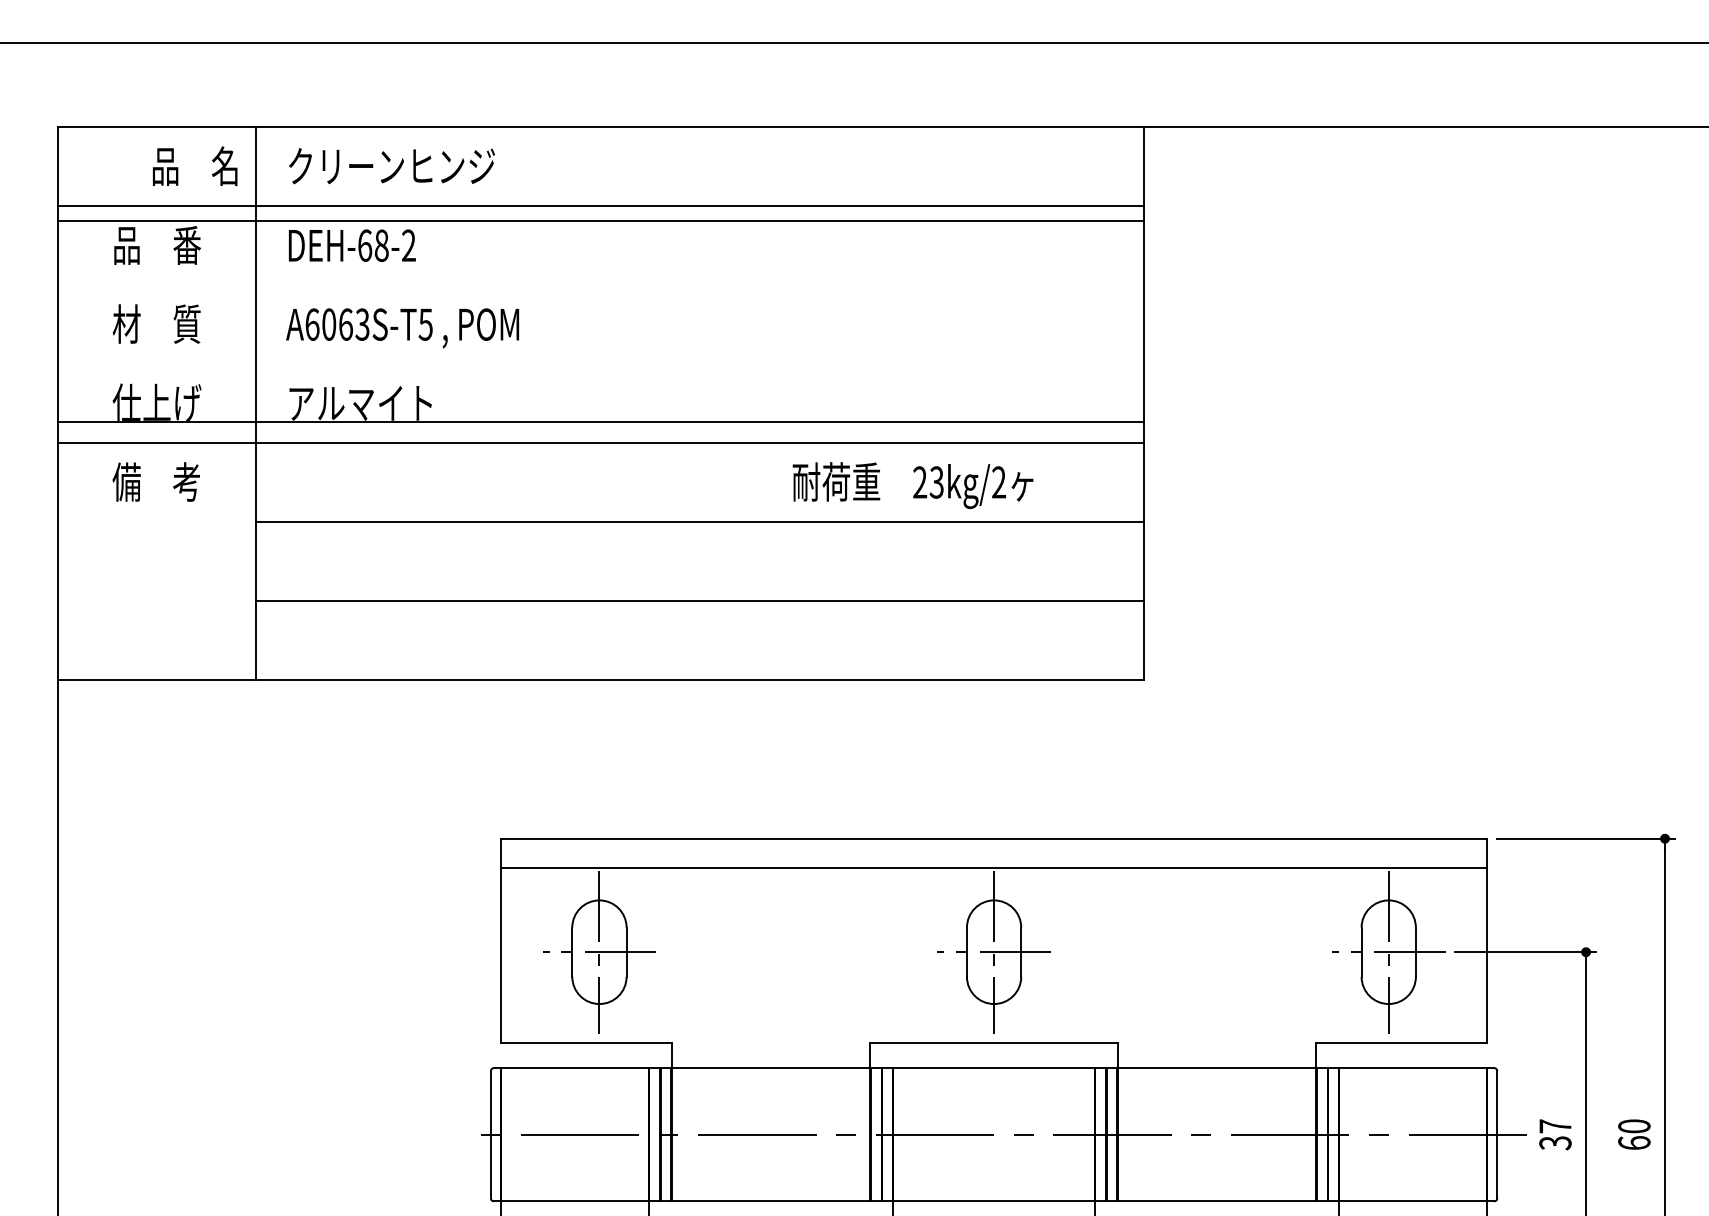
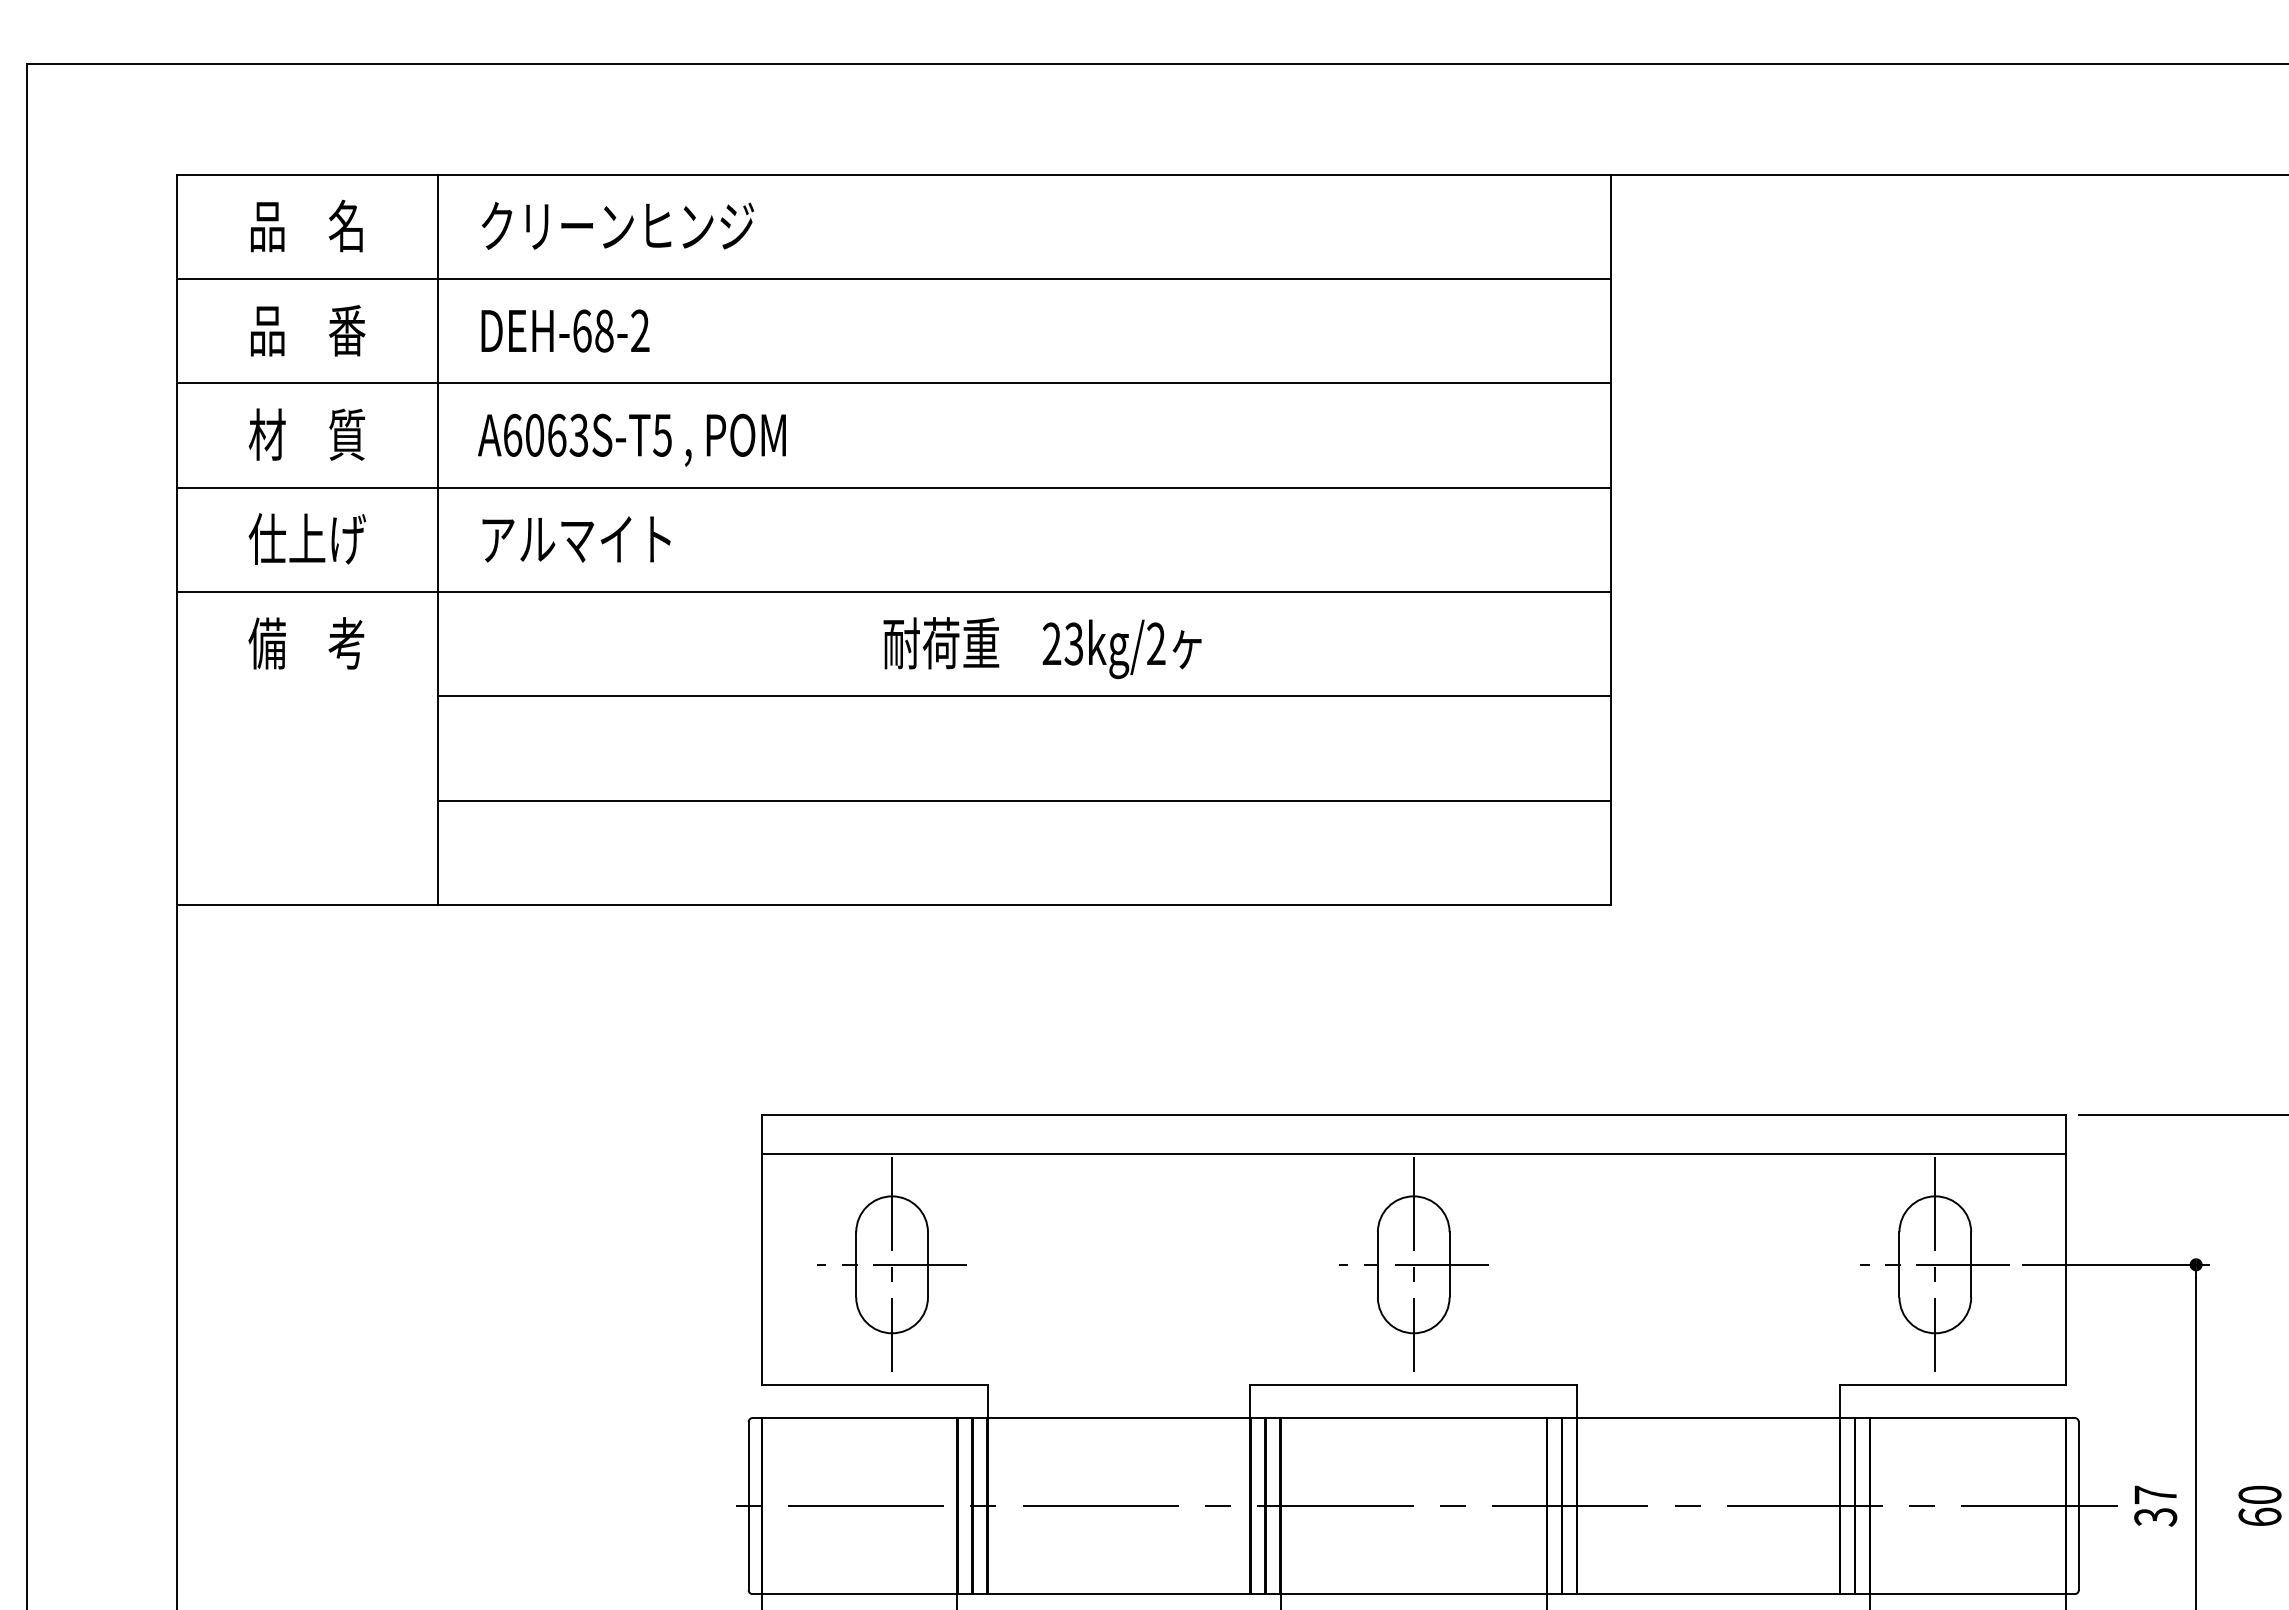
text: (194, 165) -> (306, 225), moved
line: (600, 221) -> (893, 383), moved
line: (600, 421) -> (893, 487), moved
text: (912, 485) -> (1042, 648), moved

